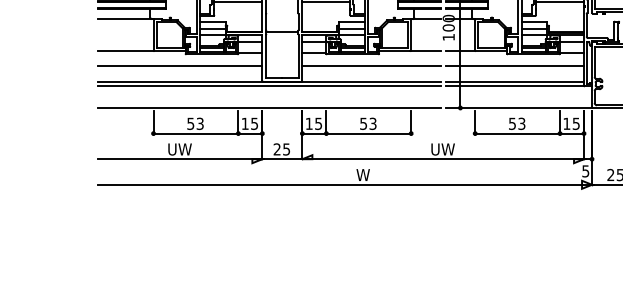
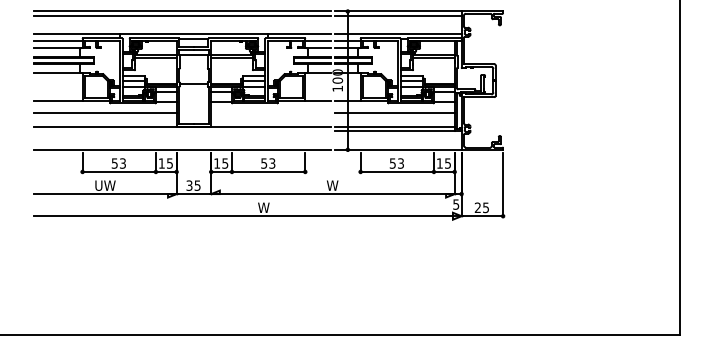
line: (370, 65) -> (270, 113), removed
line: (269, 86) -> (182, 131), removed
text: (277, 149) -> (189, 185), 25 -> 35
text: (442, 149) -> (332, 185), UW -> W

